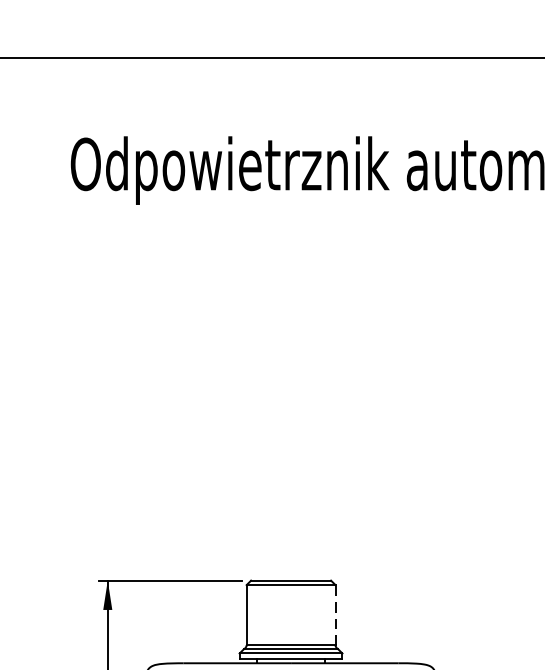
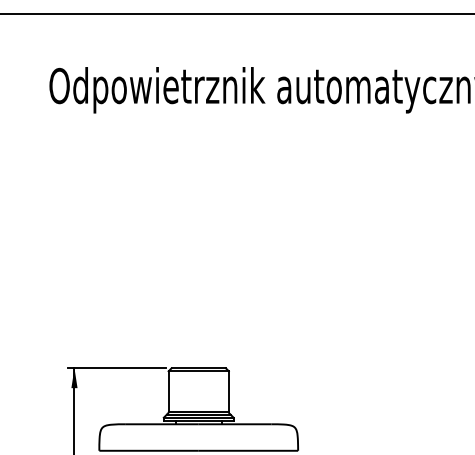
line: (334, 614) -> (228, 391), dashed -> solid

